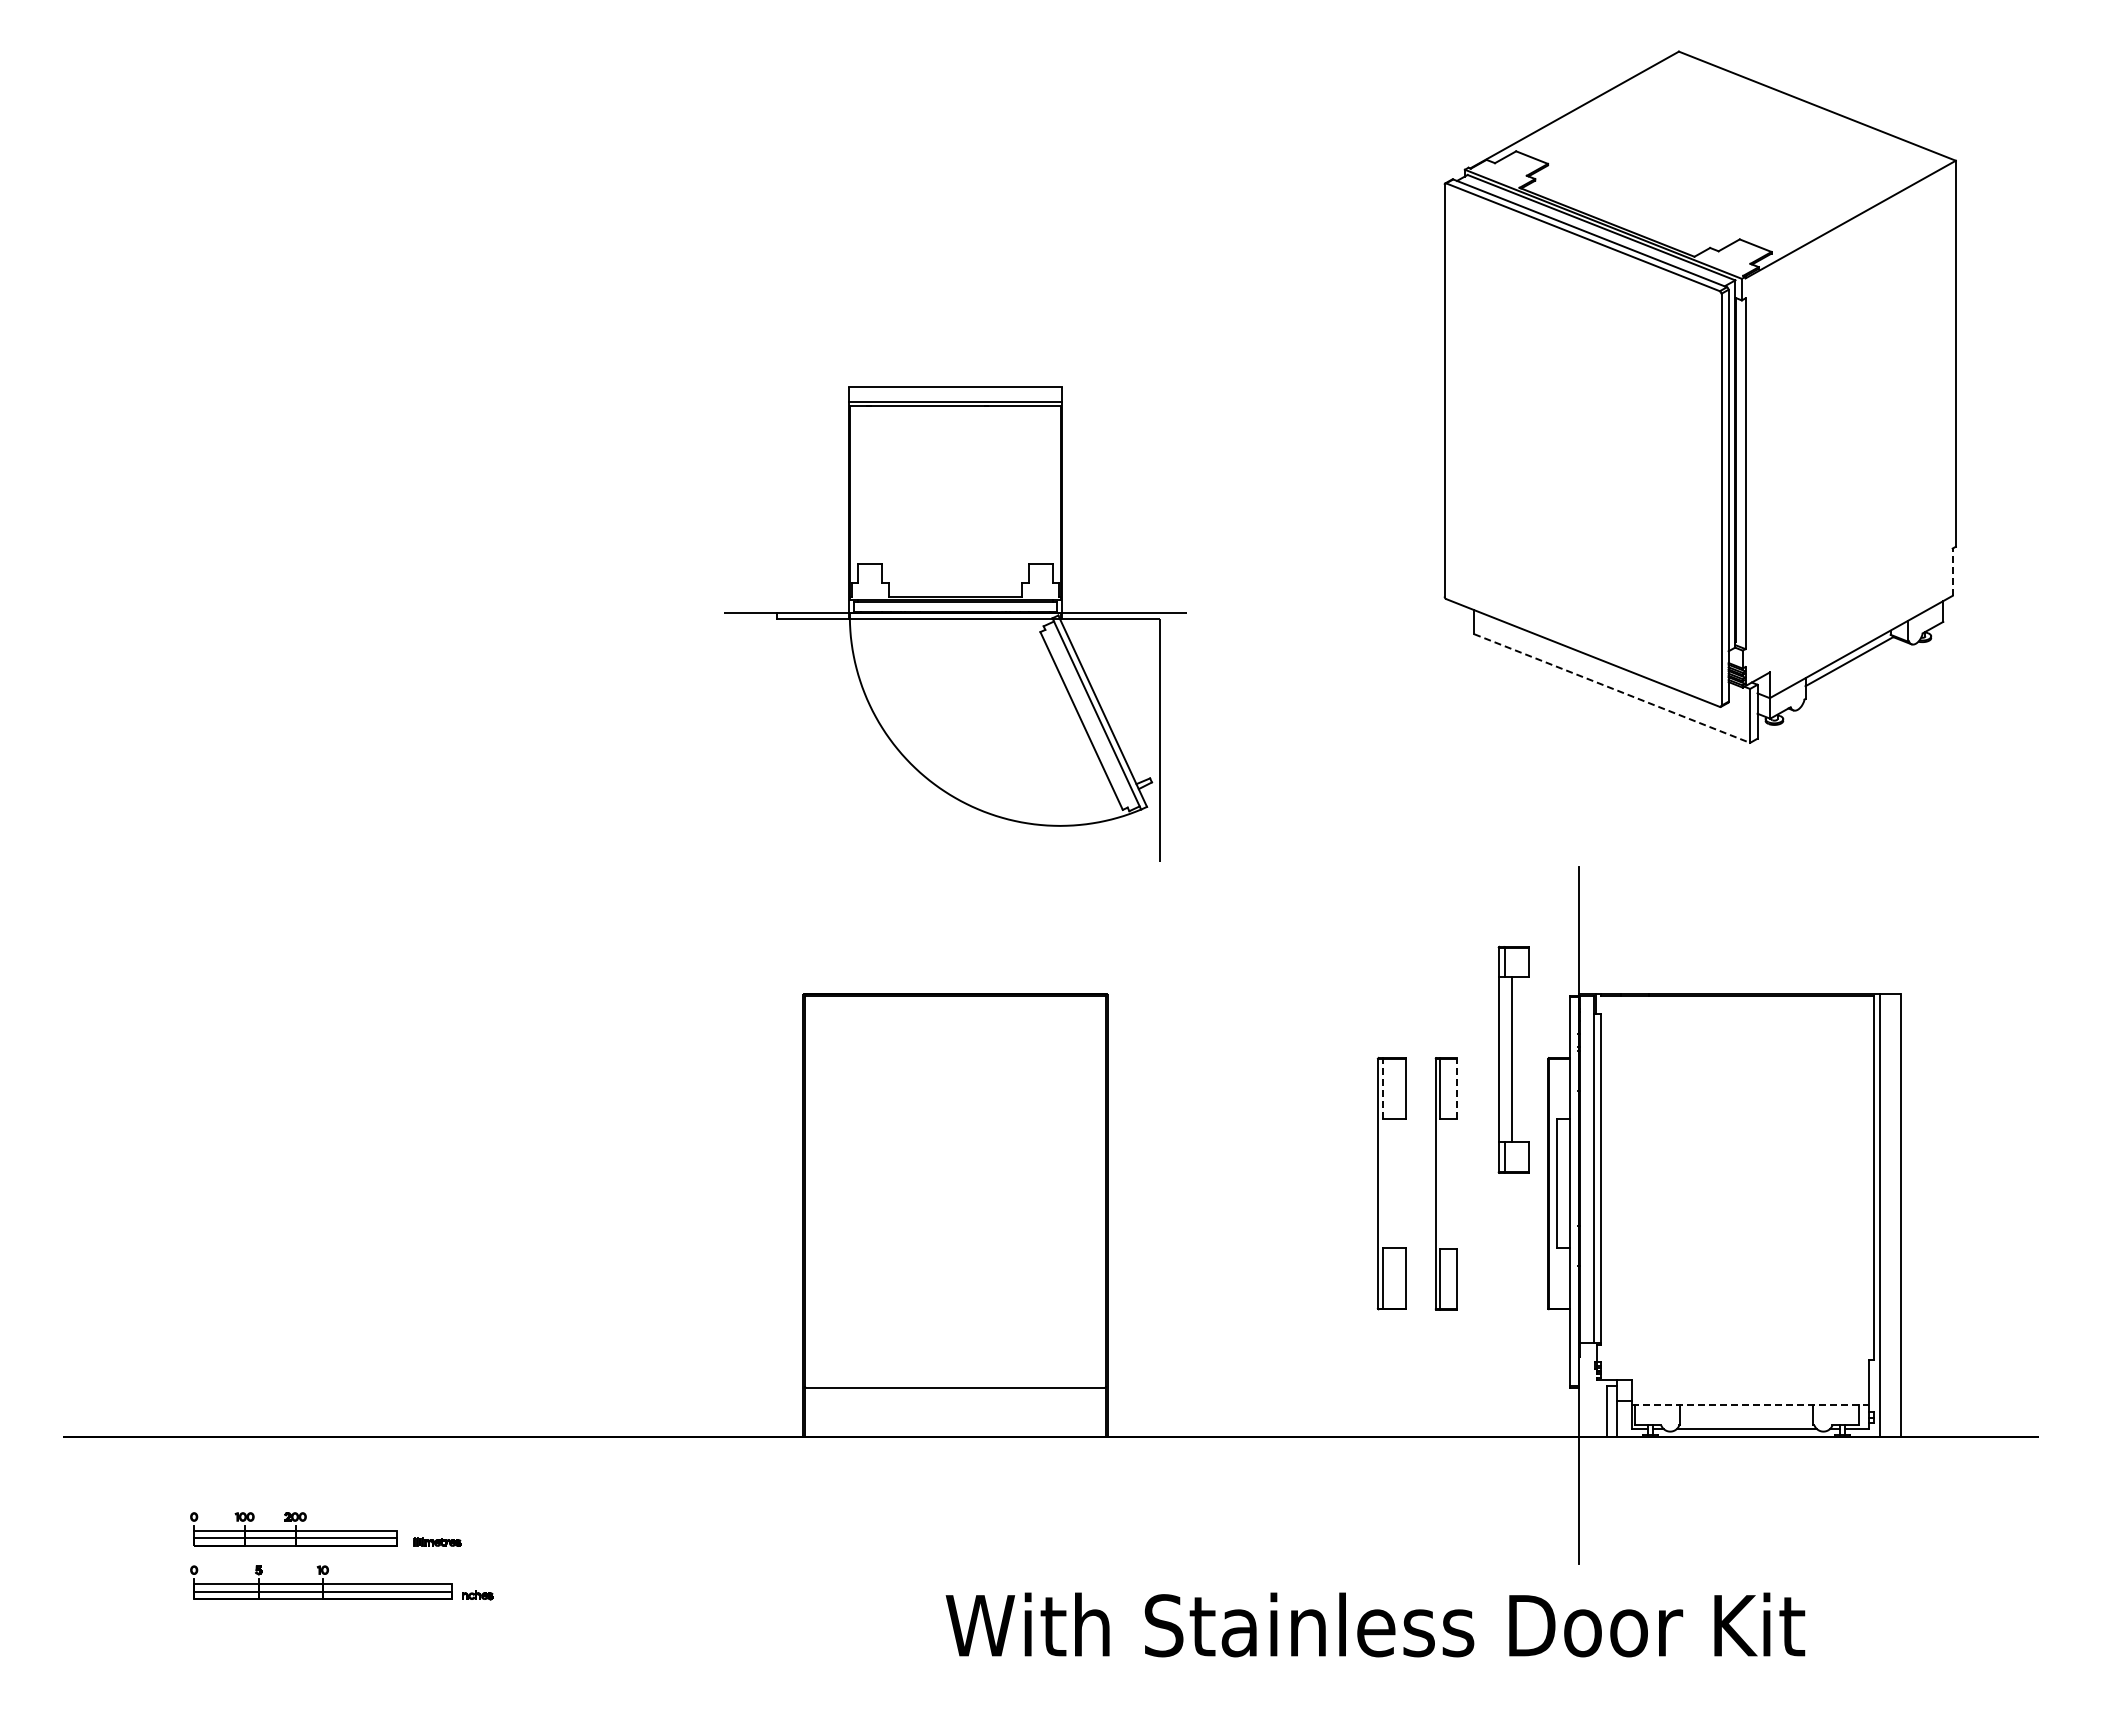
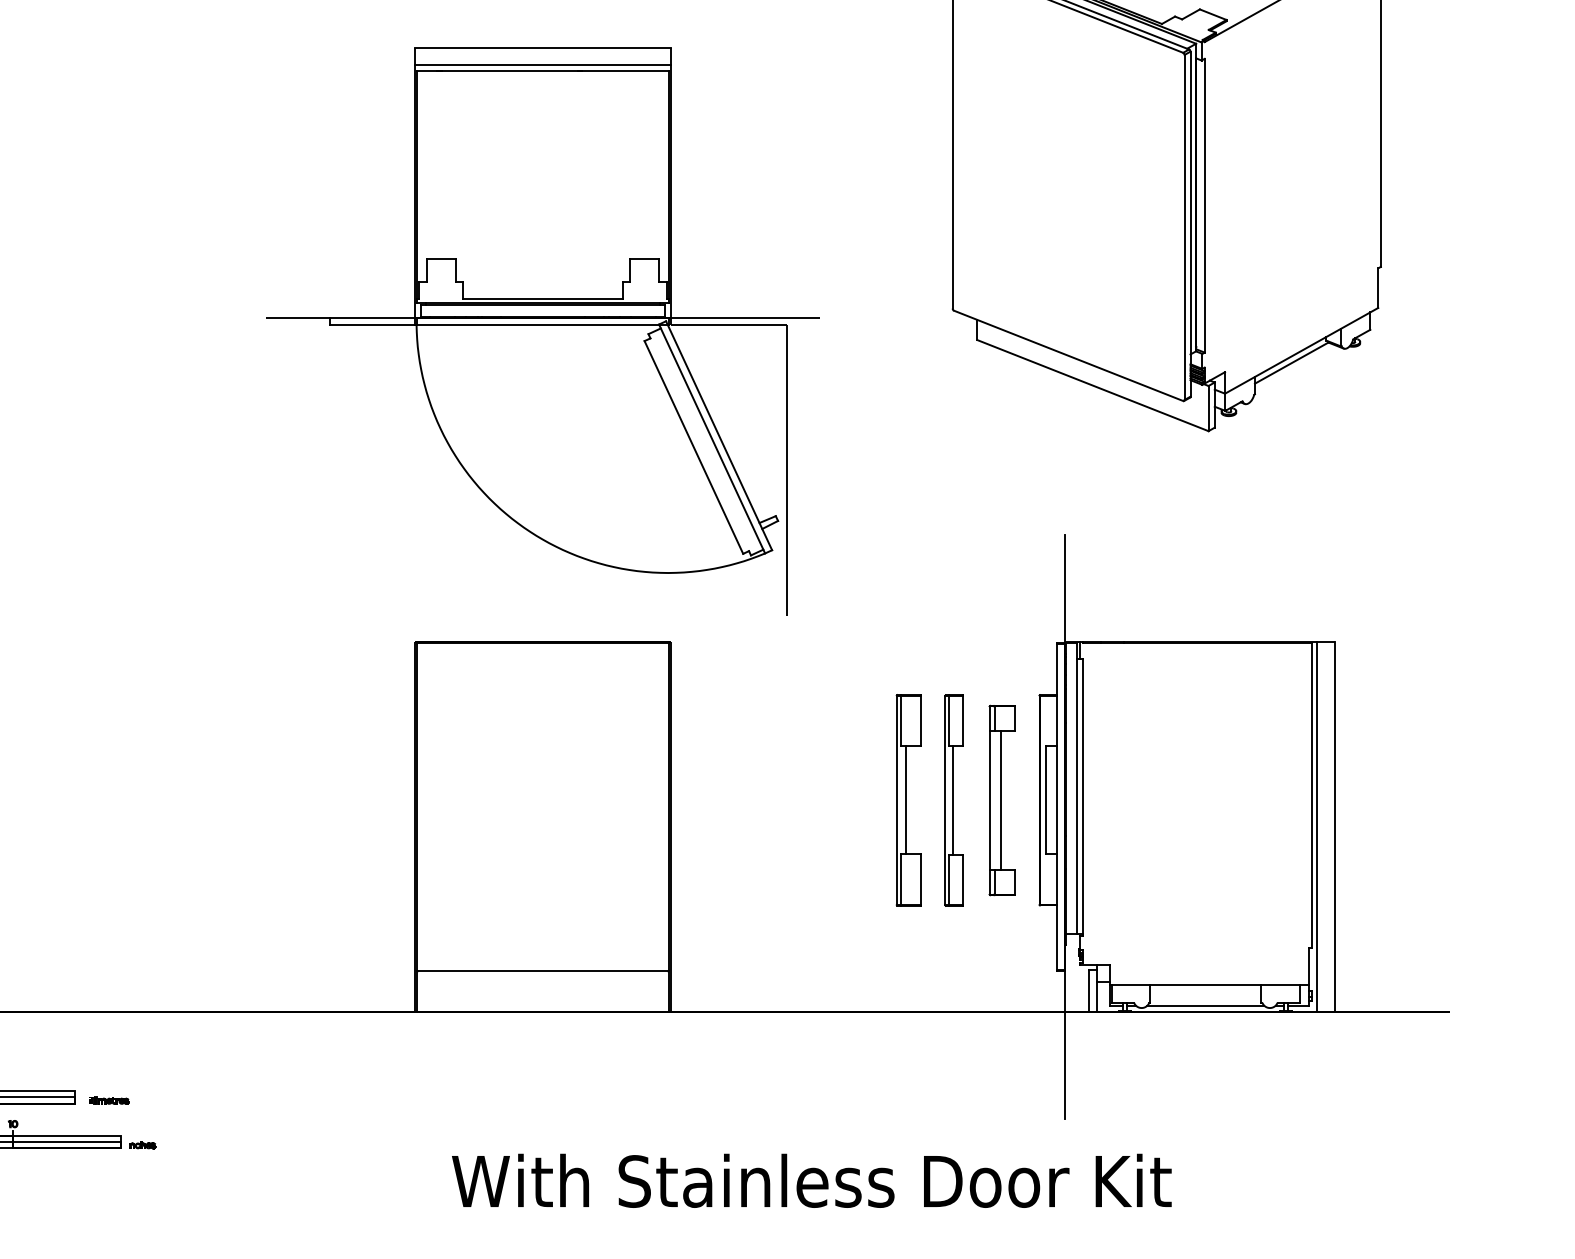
line: (1952, 572) -> (1378, 288), dashed -> solid
part: (955, 624) -> (542, 331), size x1.43
line: (1612, 688) -> (1093, 385), dashed -> solid
part: (1513, 1059) -> (1001, 800), moved
line: (1383, 1088) -> (901, 720), dashed -> solid
line: (1457, 1088) -> (963, 720), dashed -> solid
line: (1388, 1183) -> (905, 800), added
line: (1444, 1183) -> (952, 800), added
line: (1750, 1404) -> (1208, 985), dashed -> solid
text: (1375, 1624) -> (811, 1180), moved

